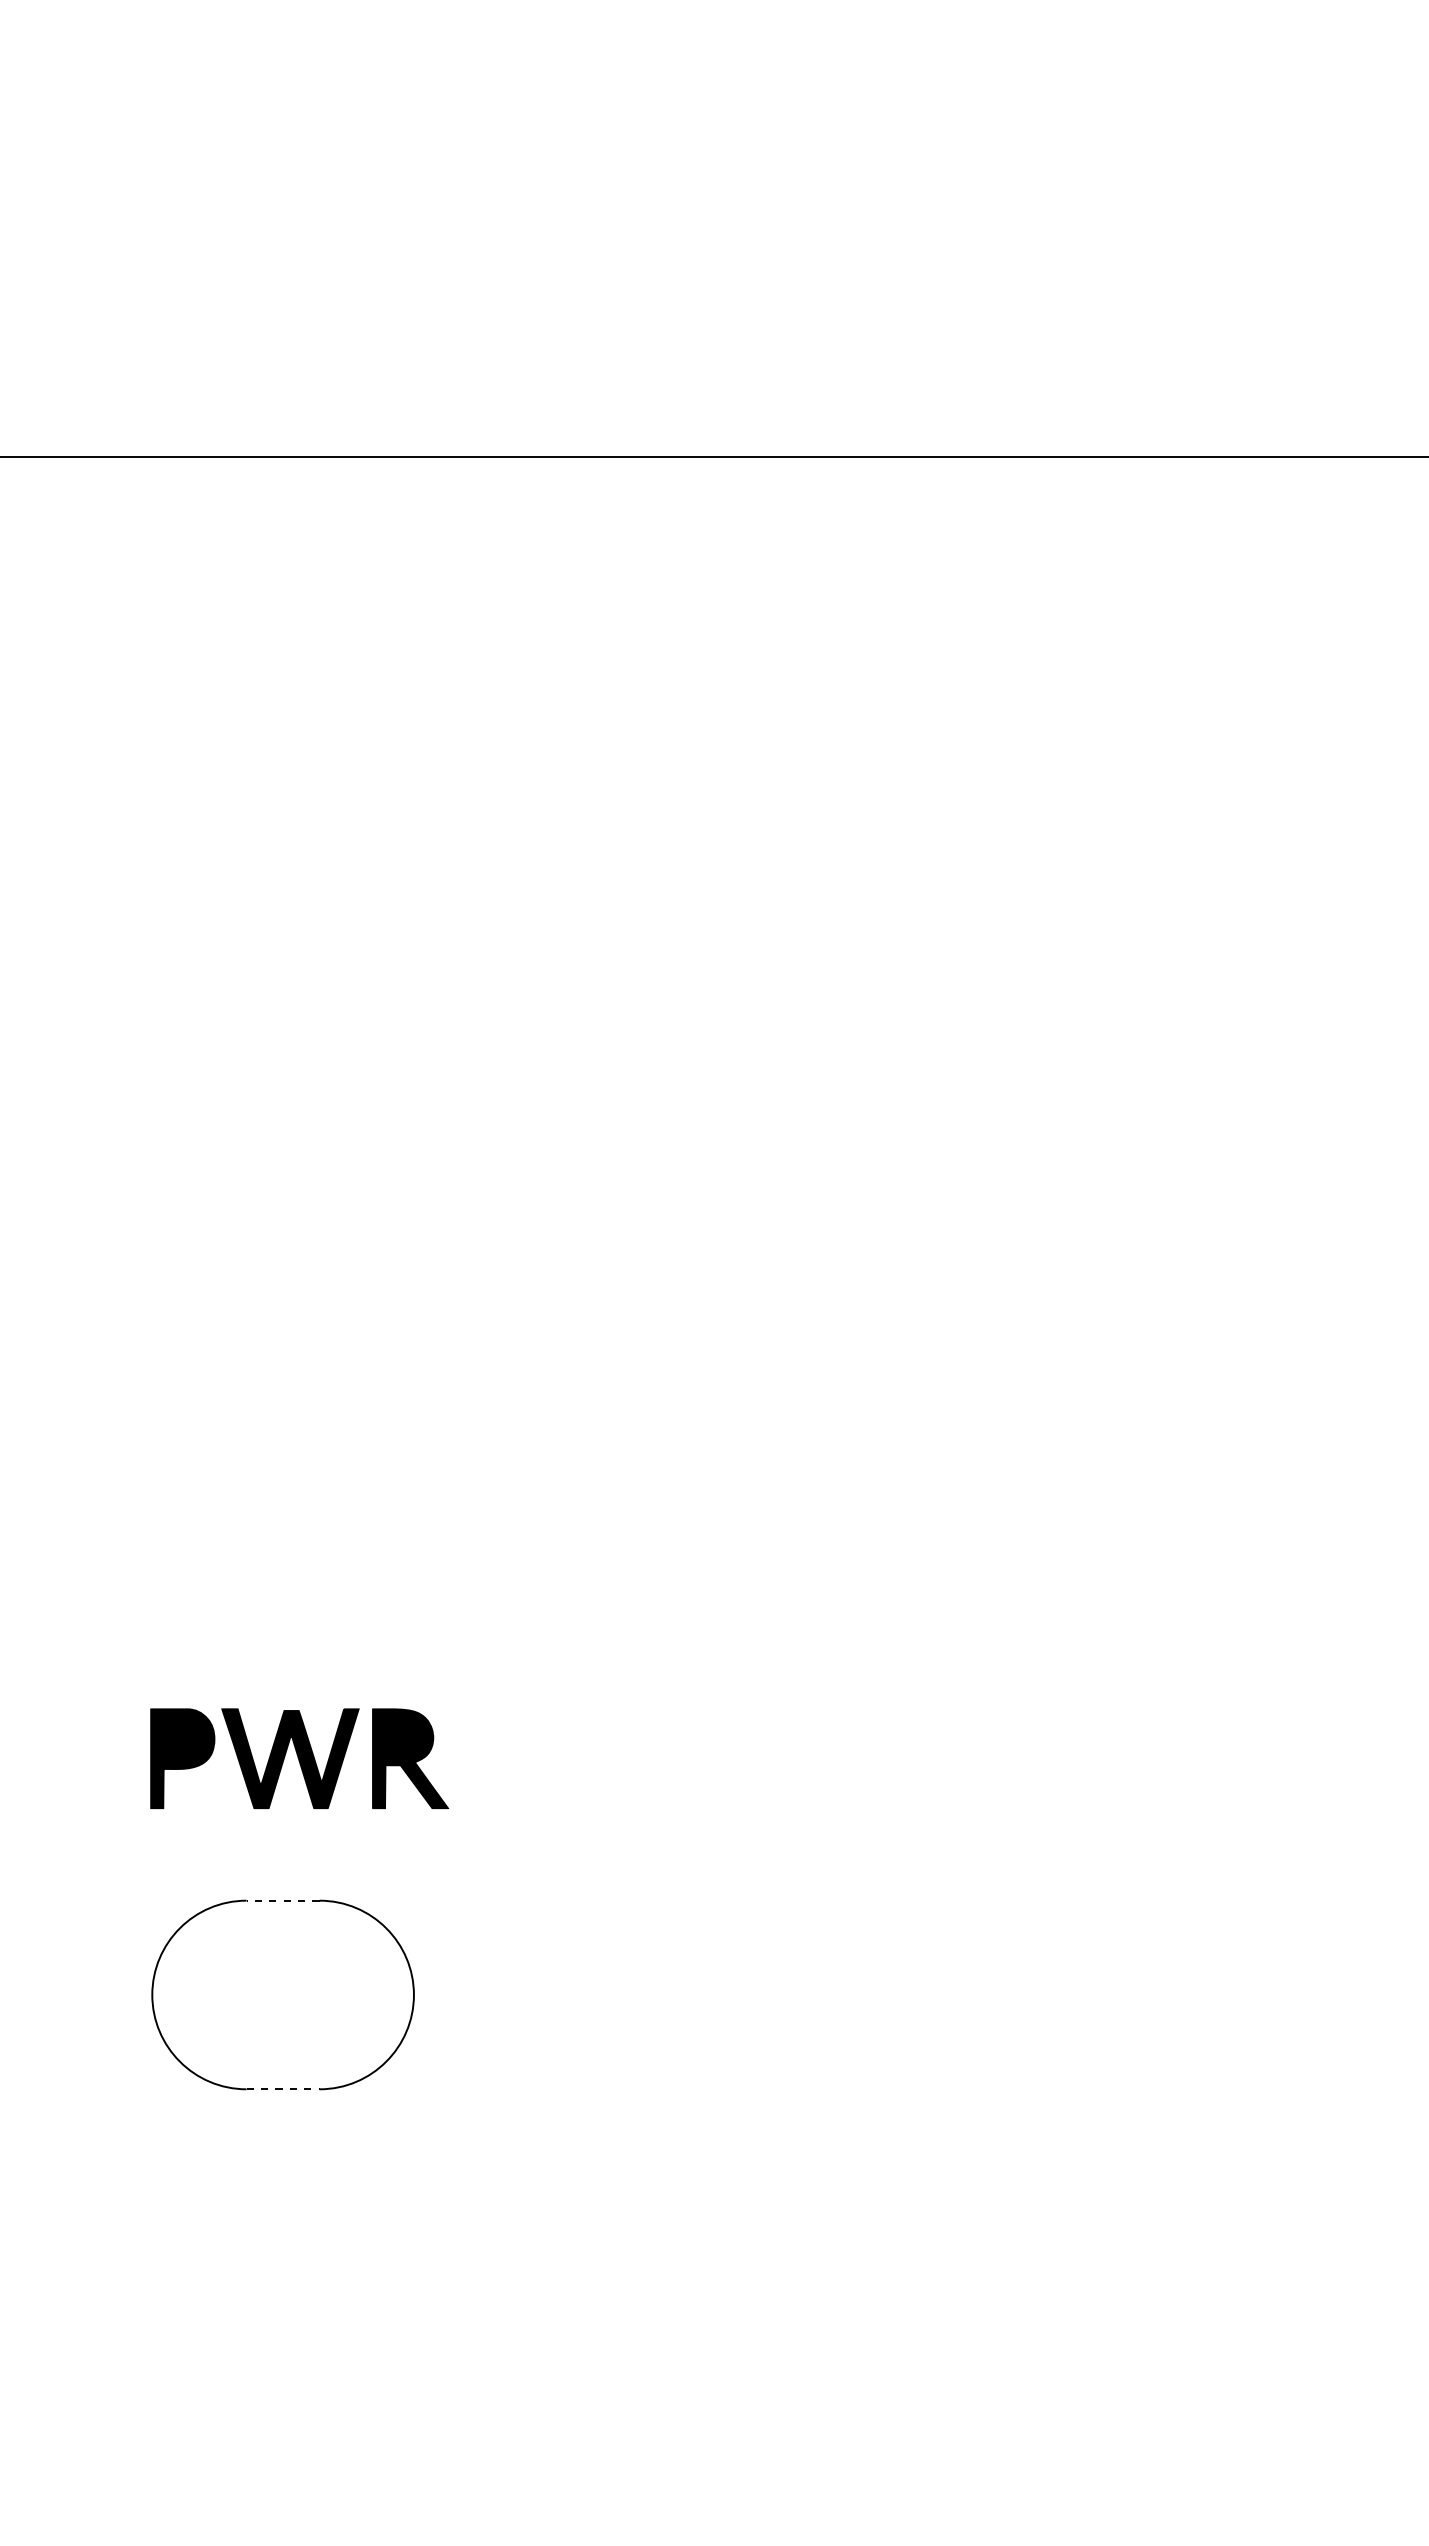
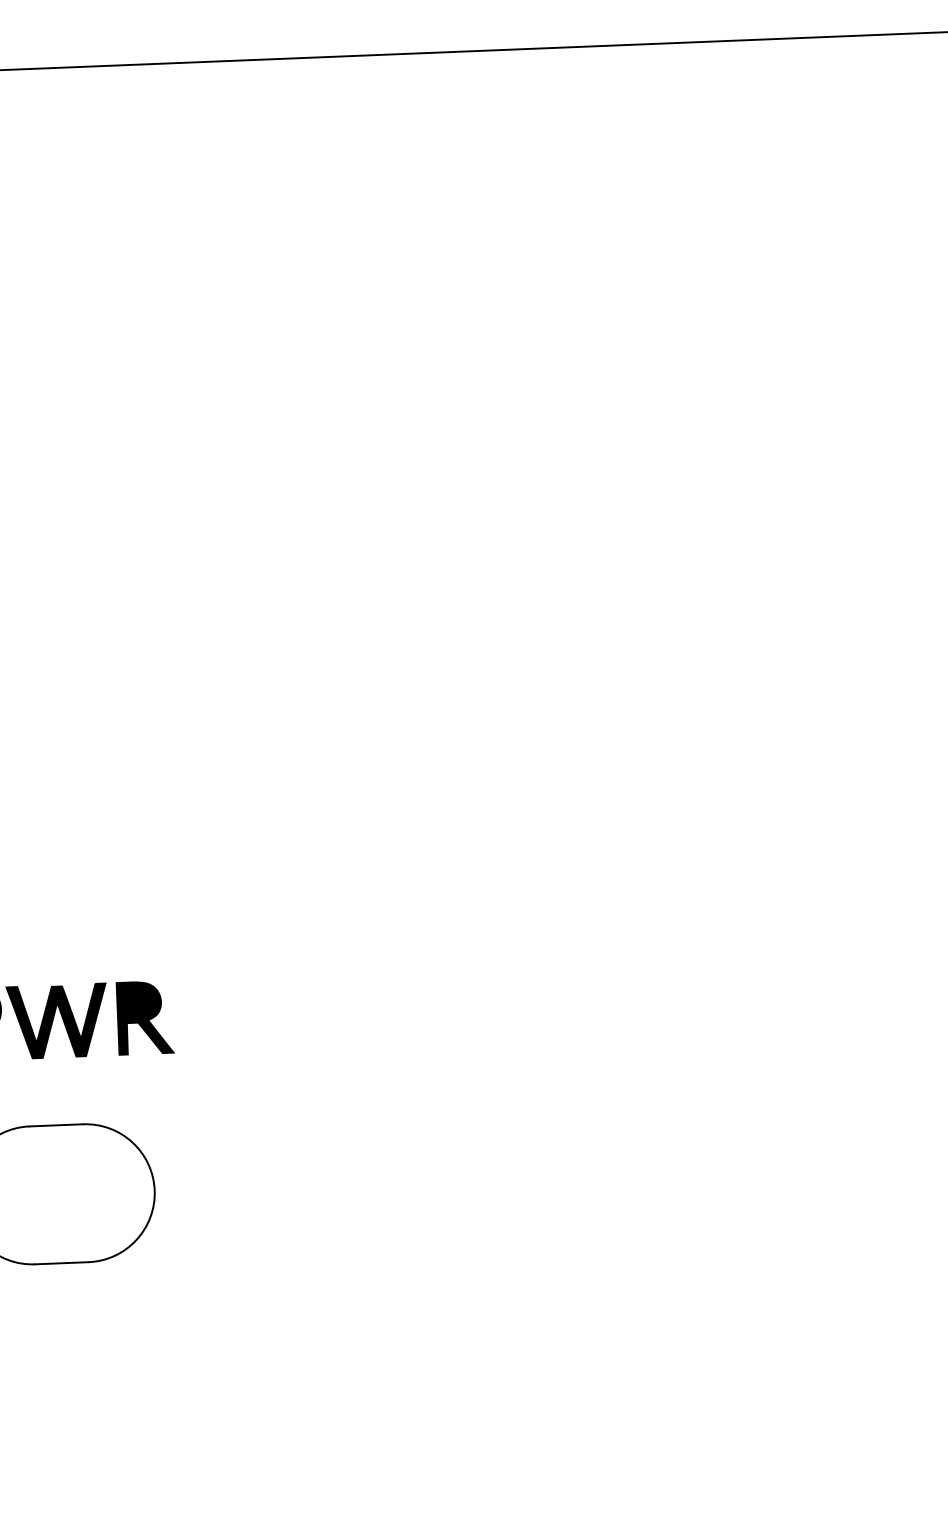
line: (283, 1900) -> (56, 1125), dashed -> solid
line: (283, 2089) -> (62, 1263), dashed -> solid

